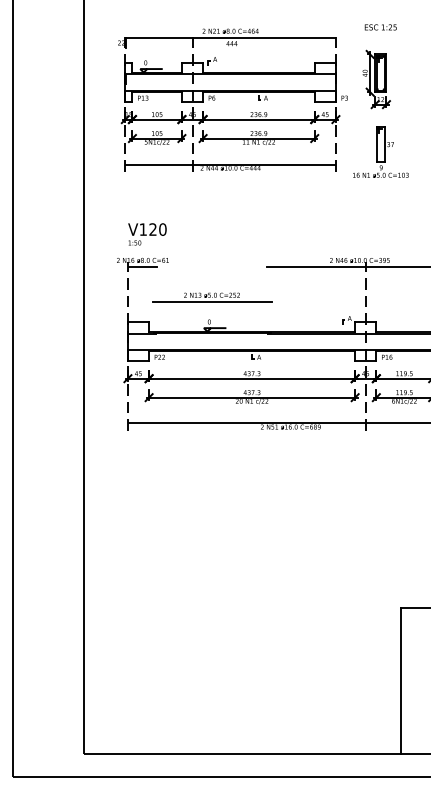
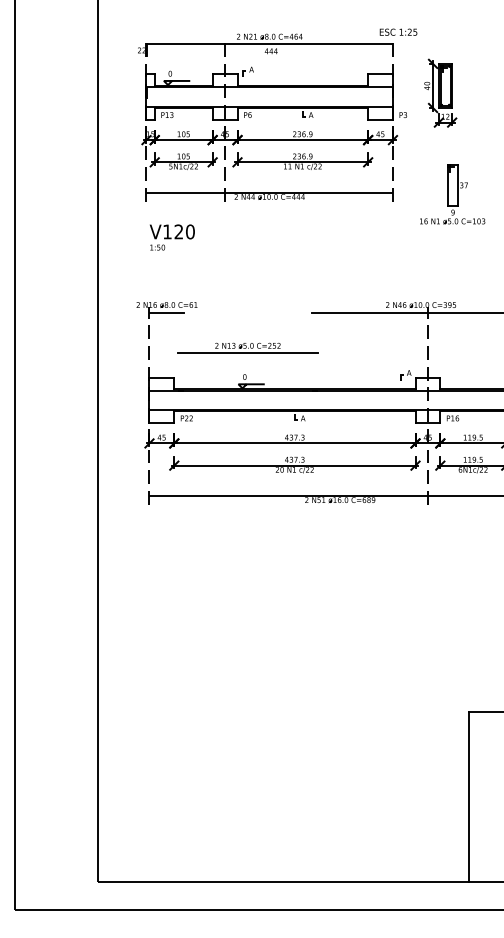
text: (380, 26) -> (398, 31), moved
part: (380, 152) -> (452, 194), moved
text: (147, 234) -> (172, 237), moved

